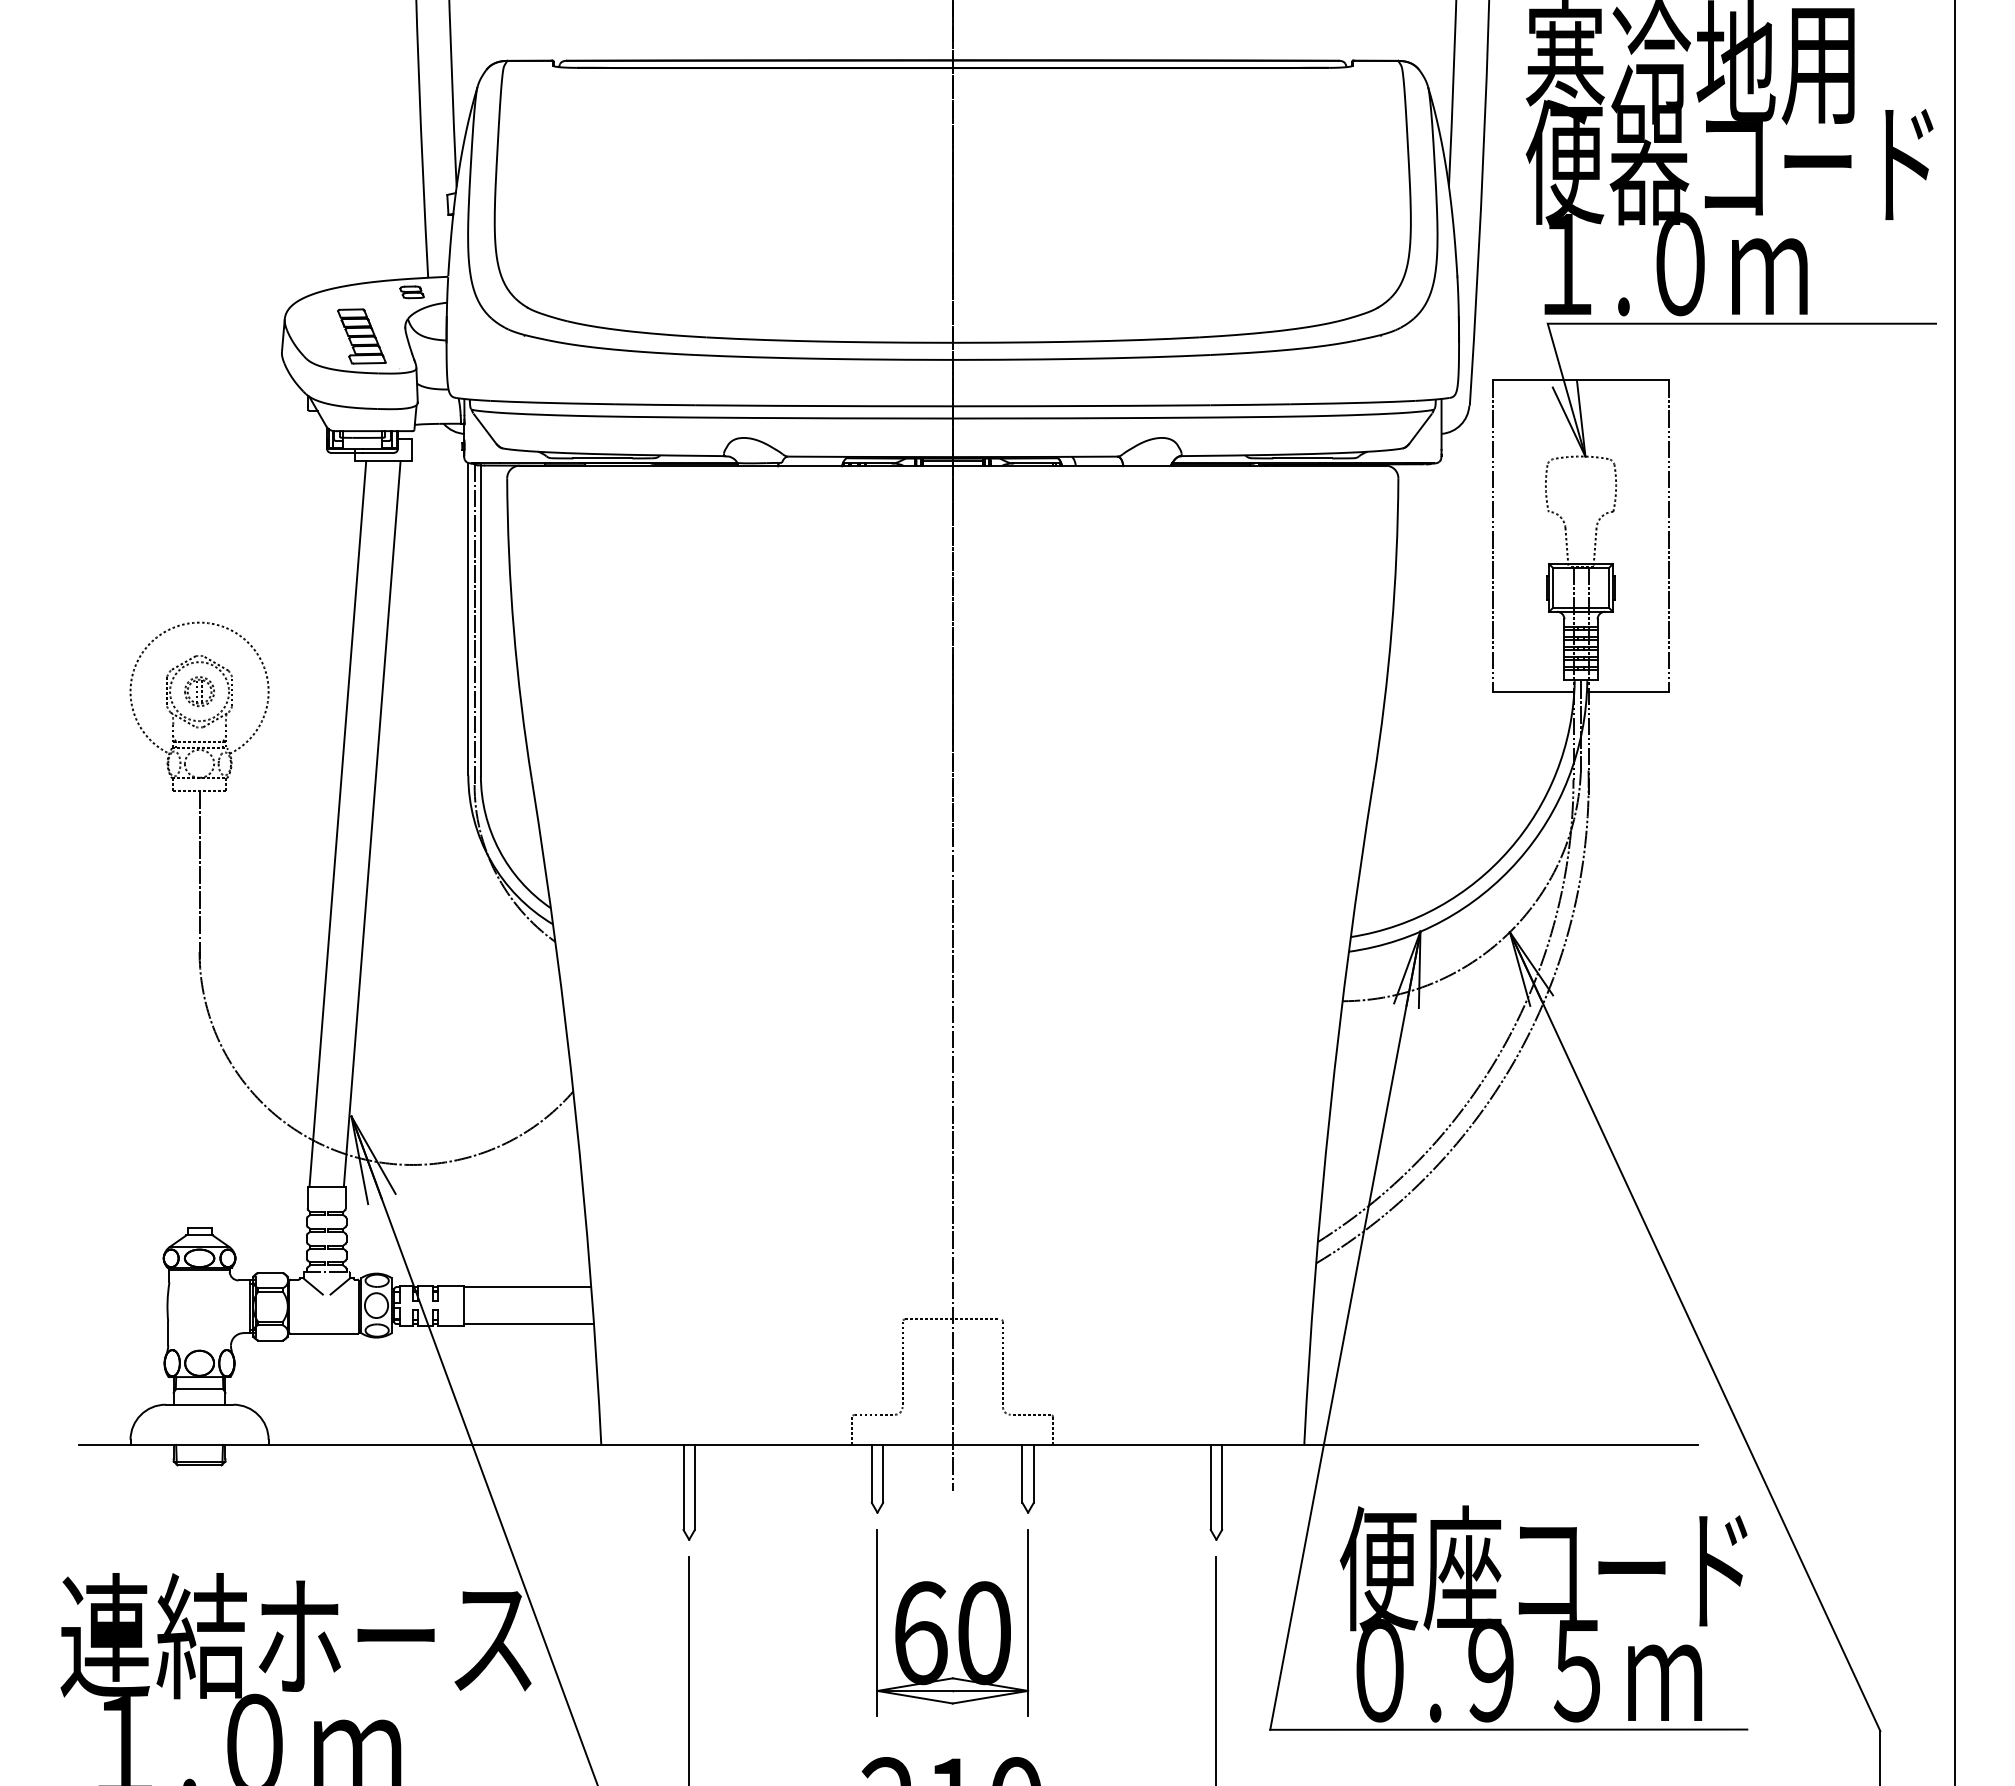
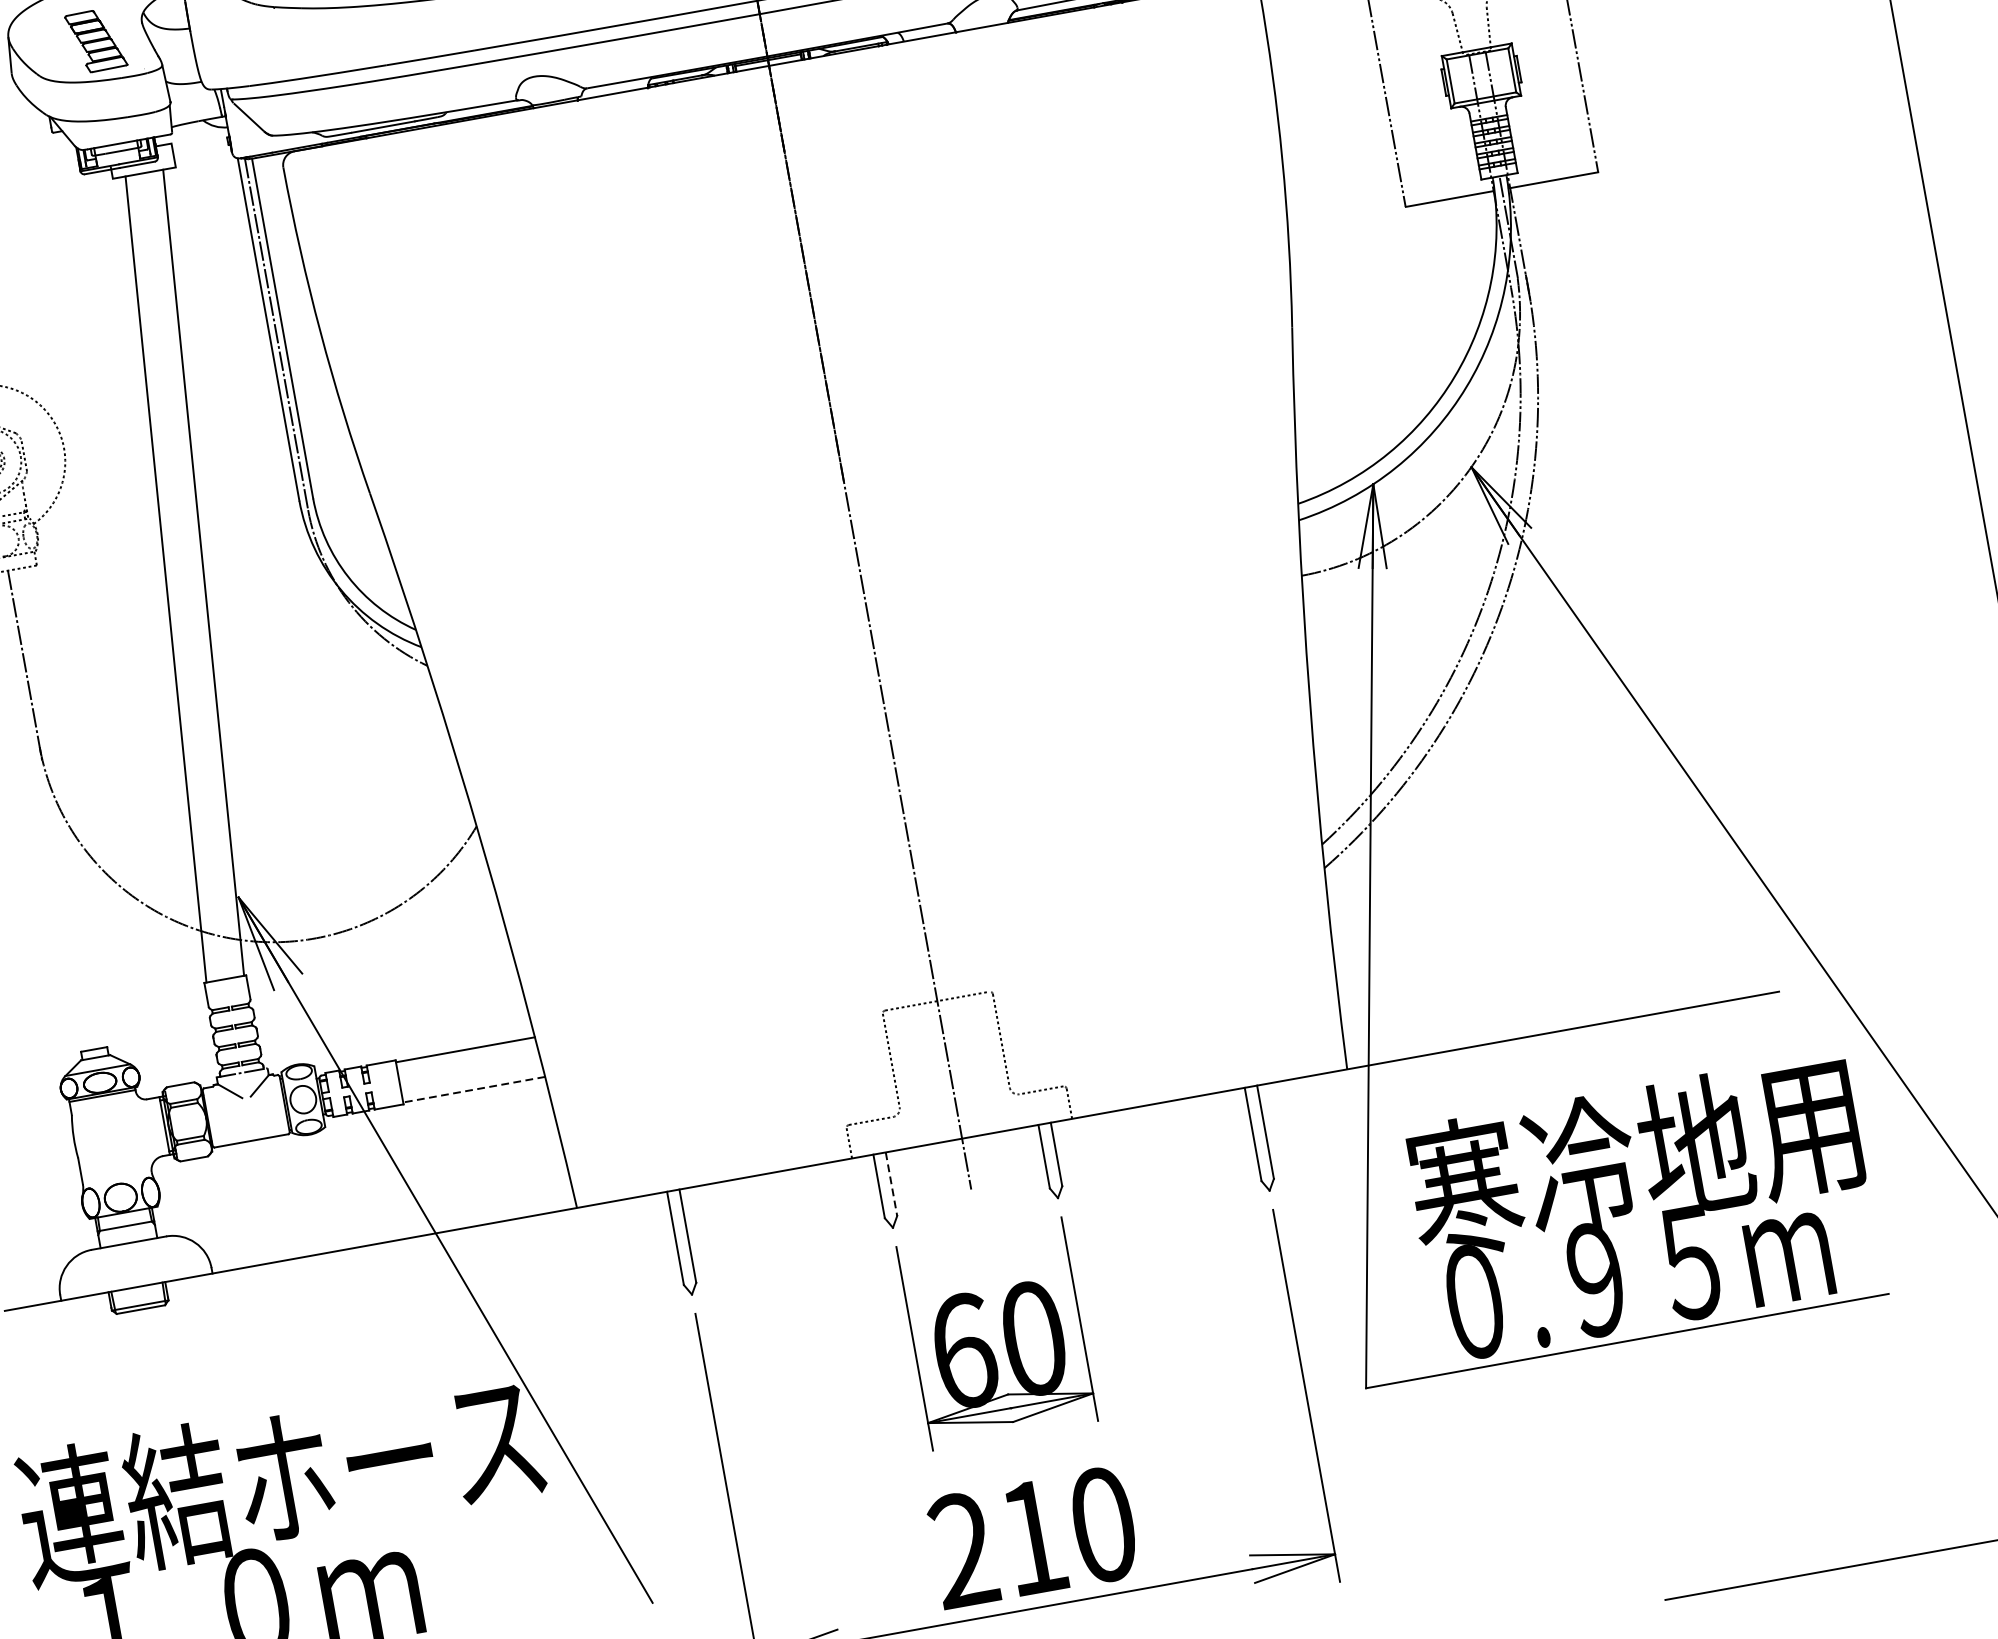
line: (529, 1323) -> (474, 1089), solid -> dashed
line: (883, 1474) -> (892, 1184), solid -> dashed
text: (1543, 1568) -> (1633, 1157), 便座コード -> 寒冷地用

